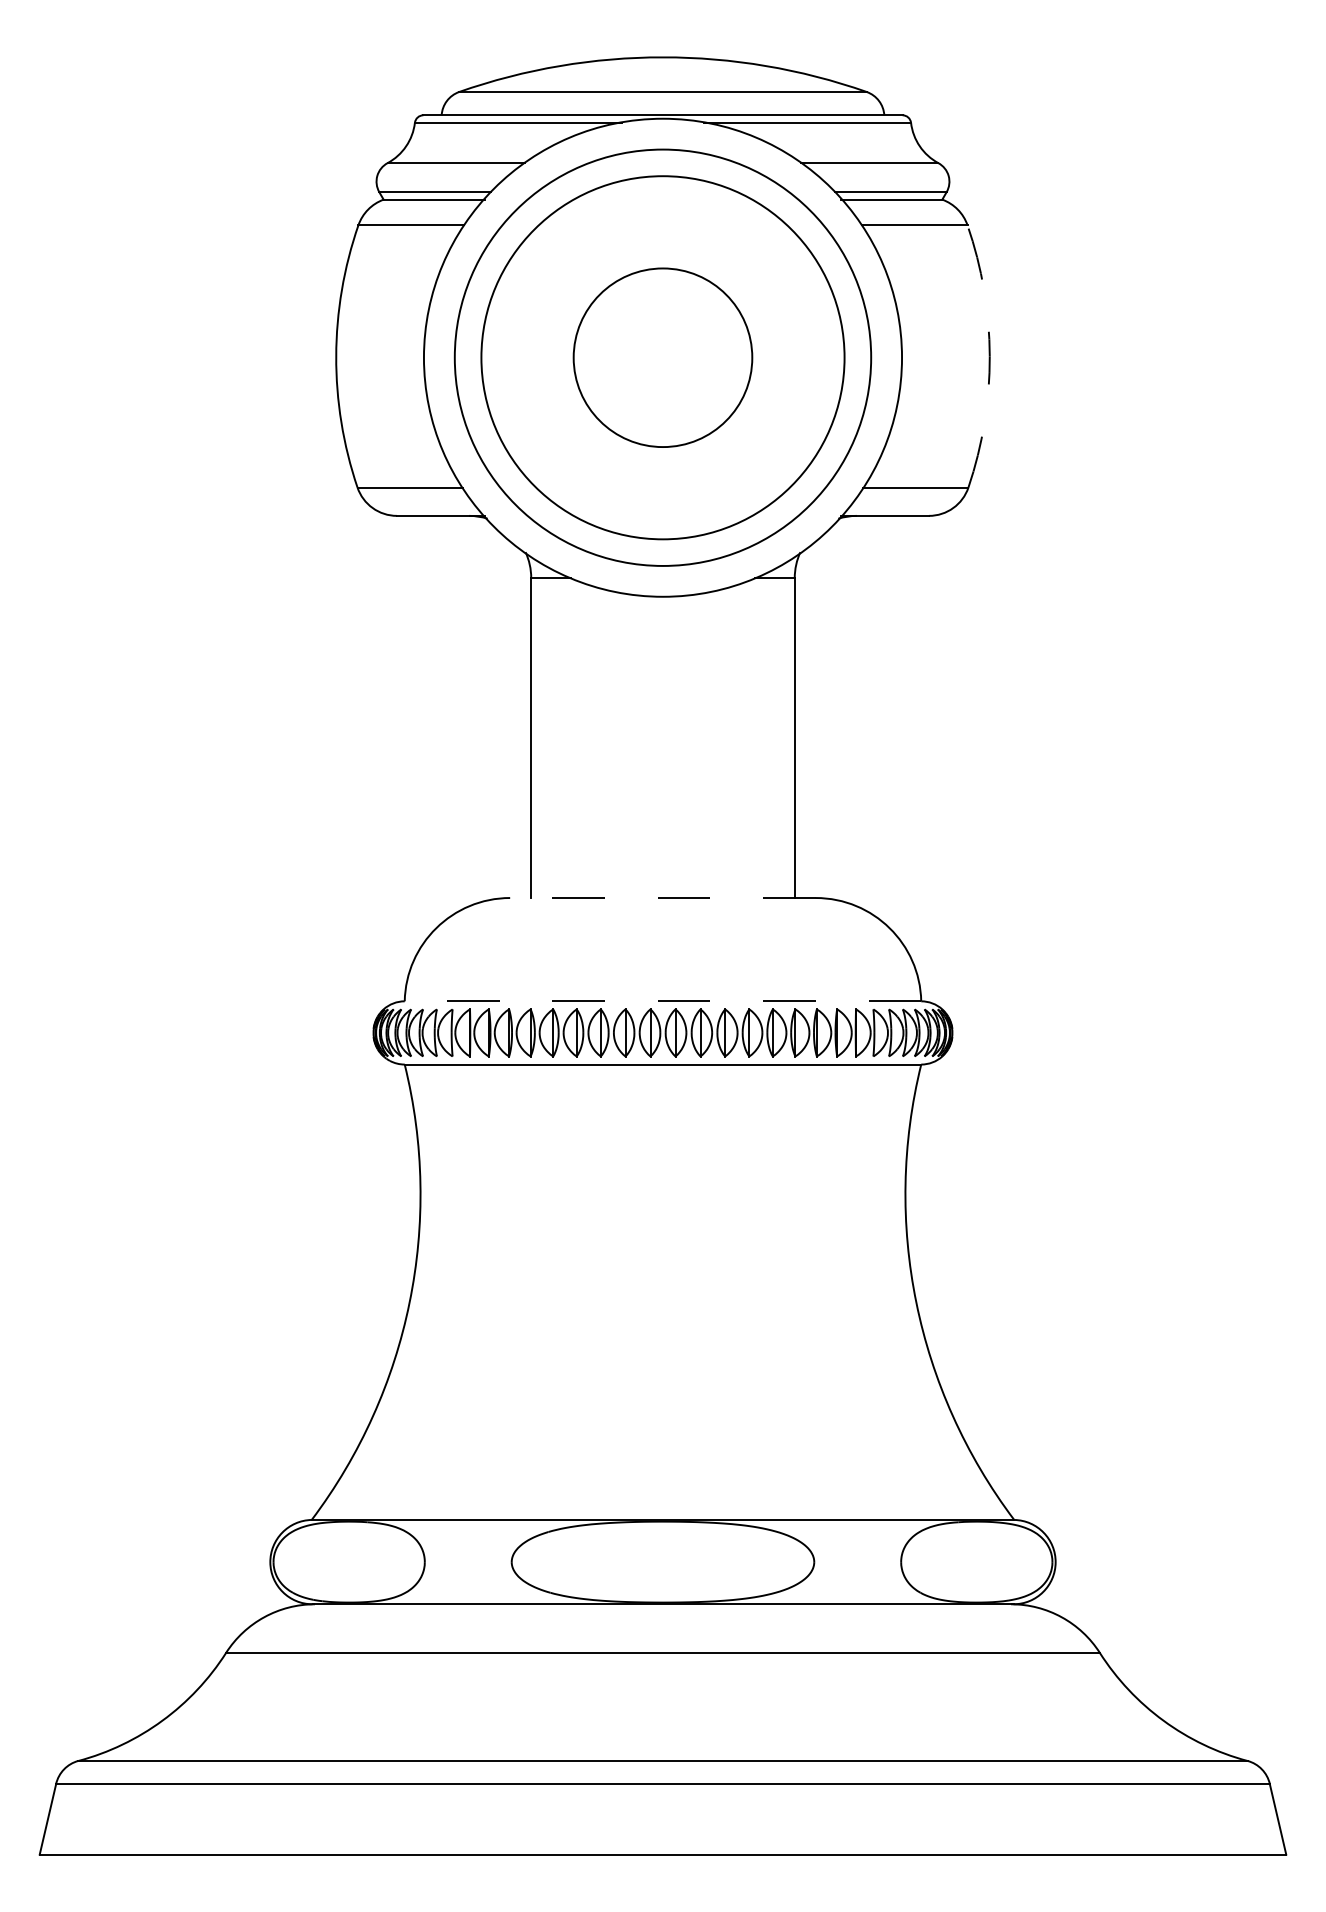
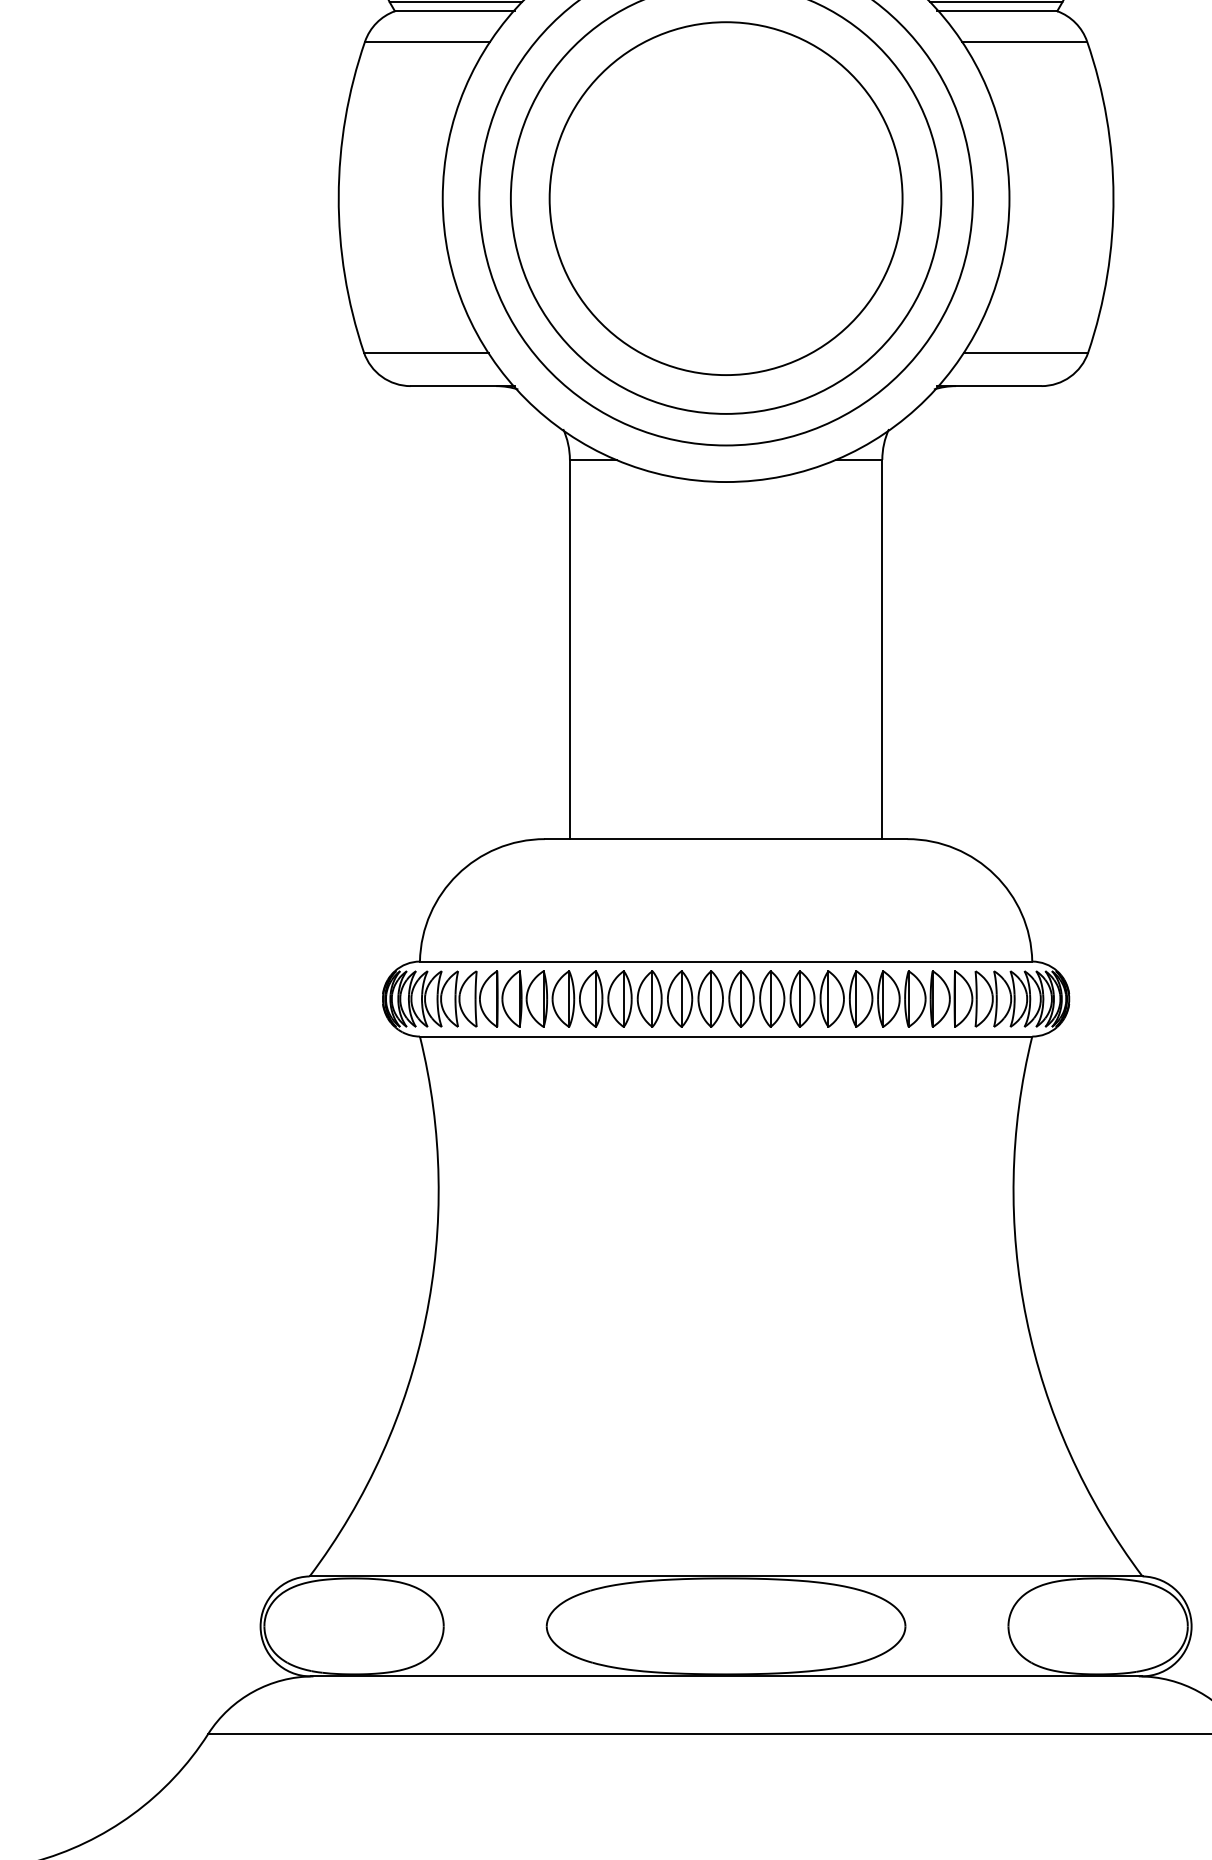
arc: (989, 356) -> (1113, 197), dashed -> solid
circle: (662, 357) -> (725, 198), size x1.67
line: (663, 898) -> (726, 839), dashed -> solid
line: (662, 1001) -> (725, 961), dashed -> solid

